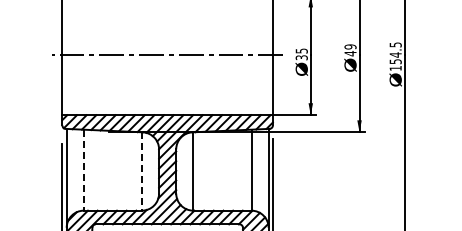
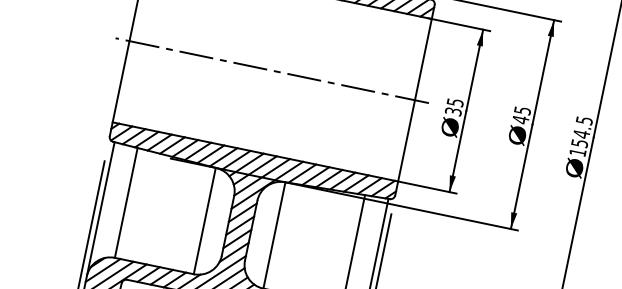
text: (350, 46) -> (522, 110), 49 -> 45
line: (83, 170) -> (125, 203), dashed -> solid
line: (142, 171) -> (205, 221), dashed -> solid

